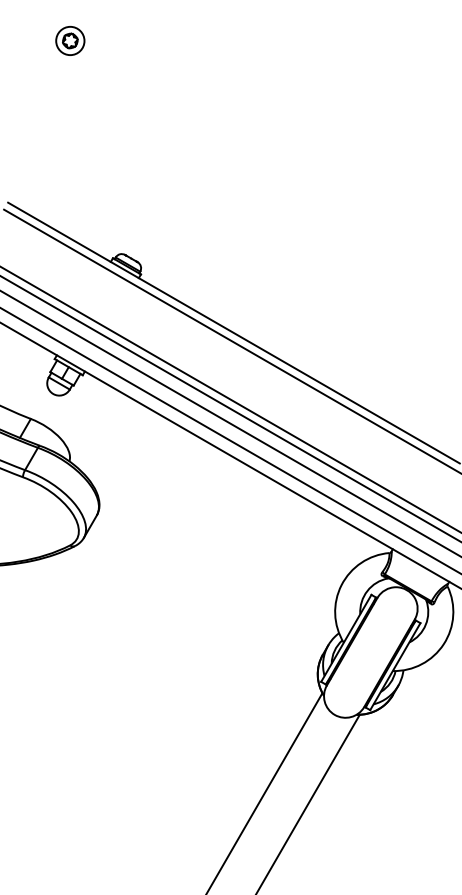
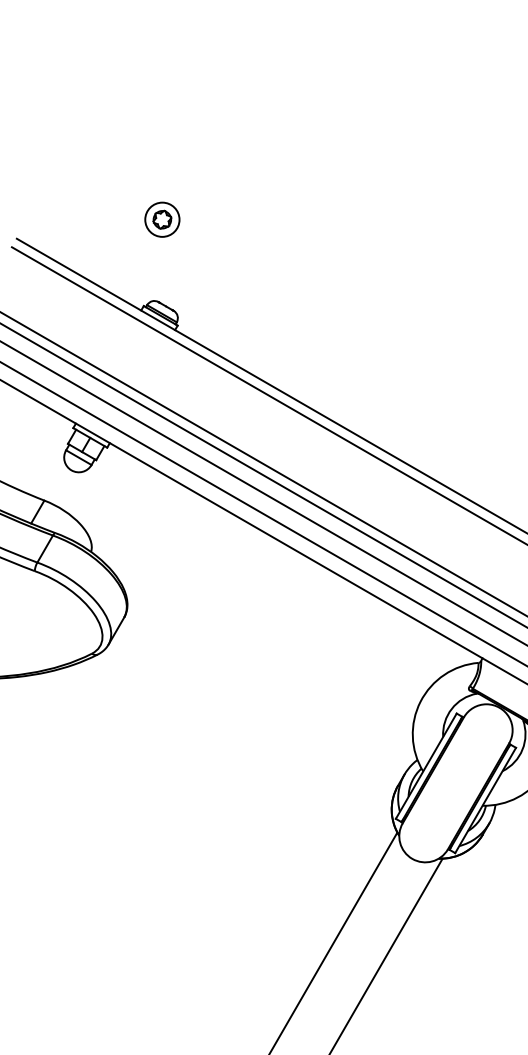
part: (70, 40) -> (162, 219), moved

